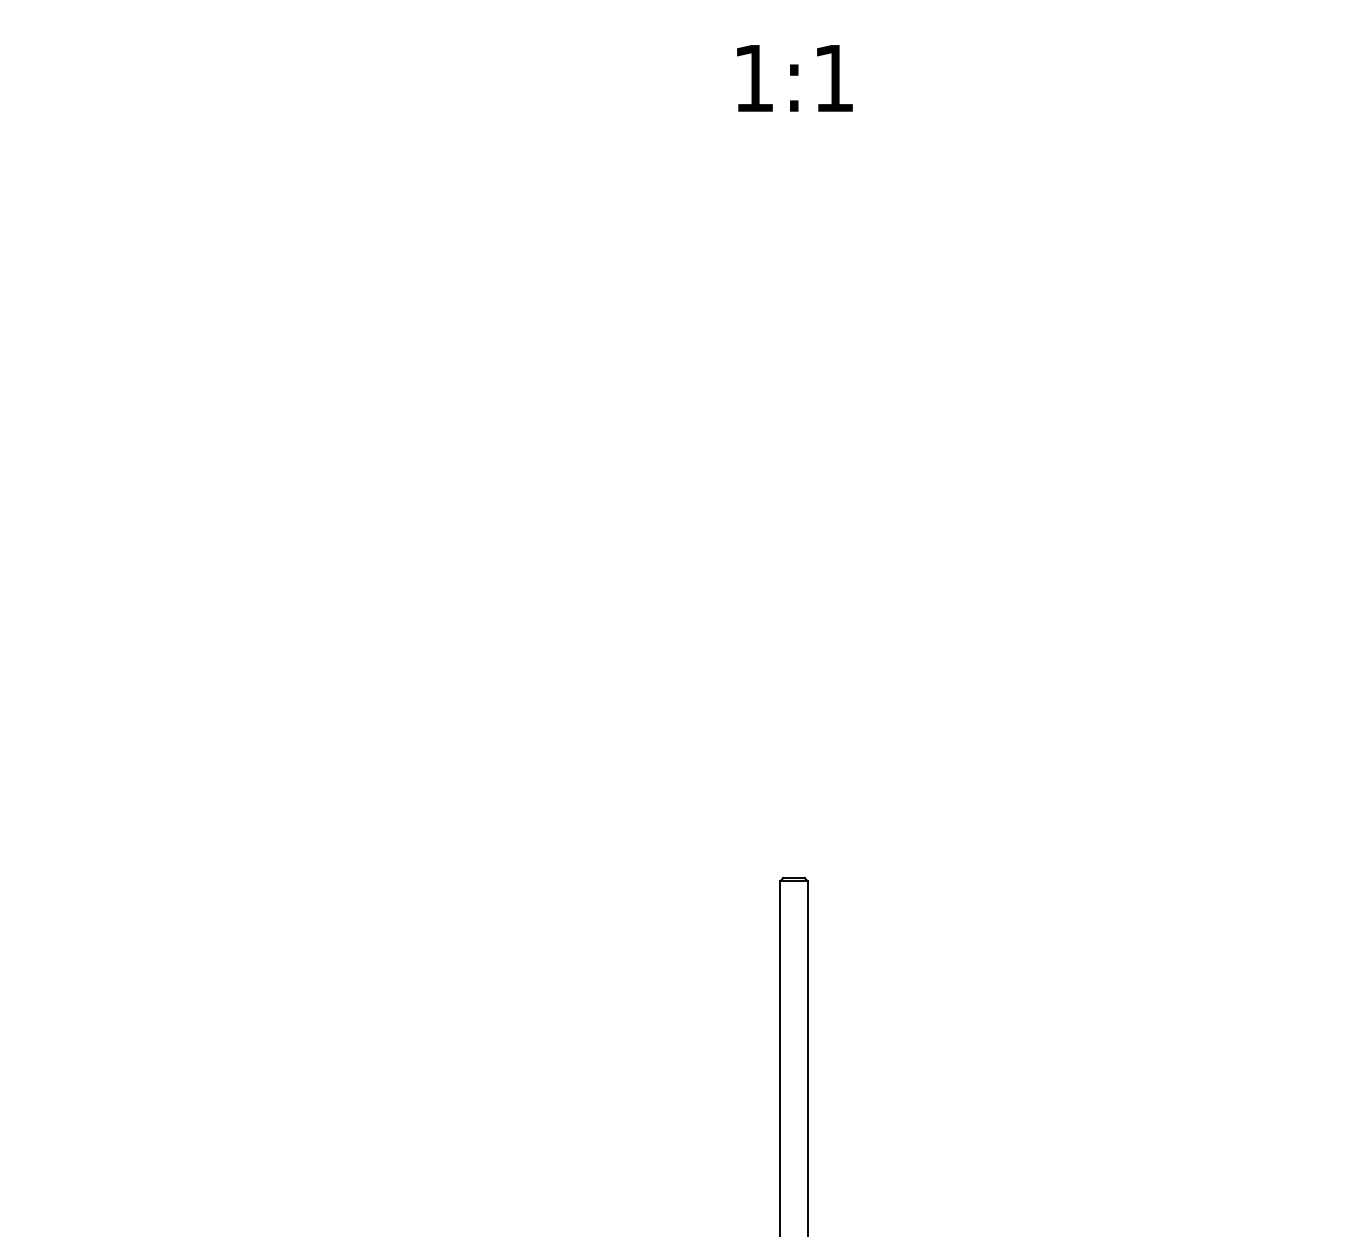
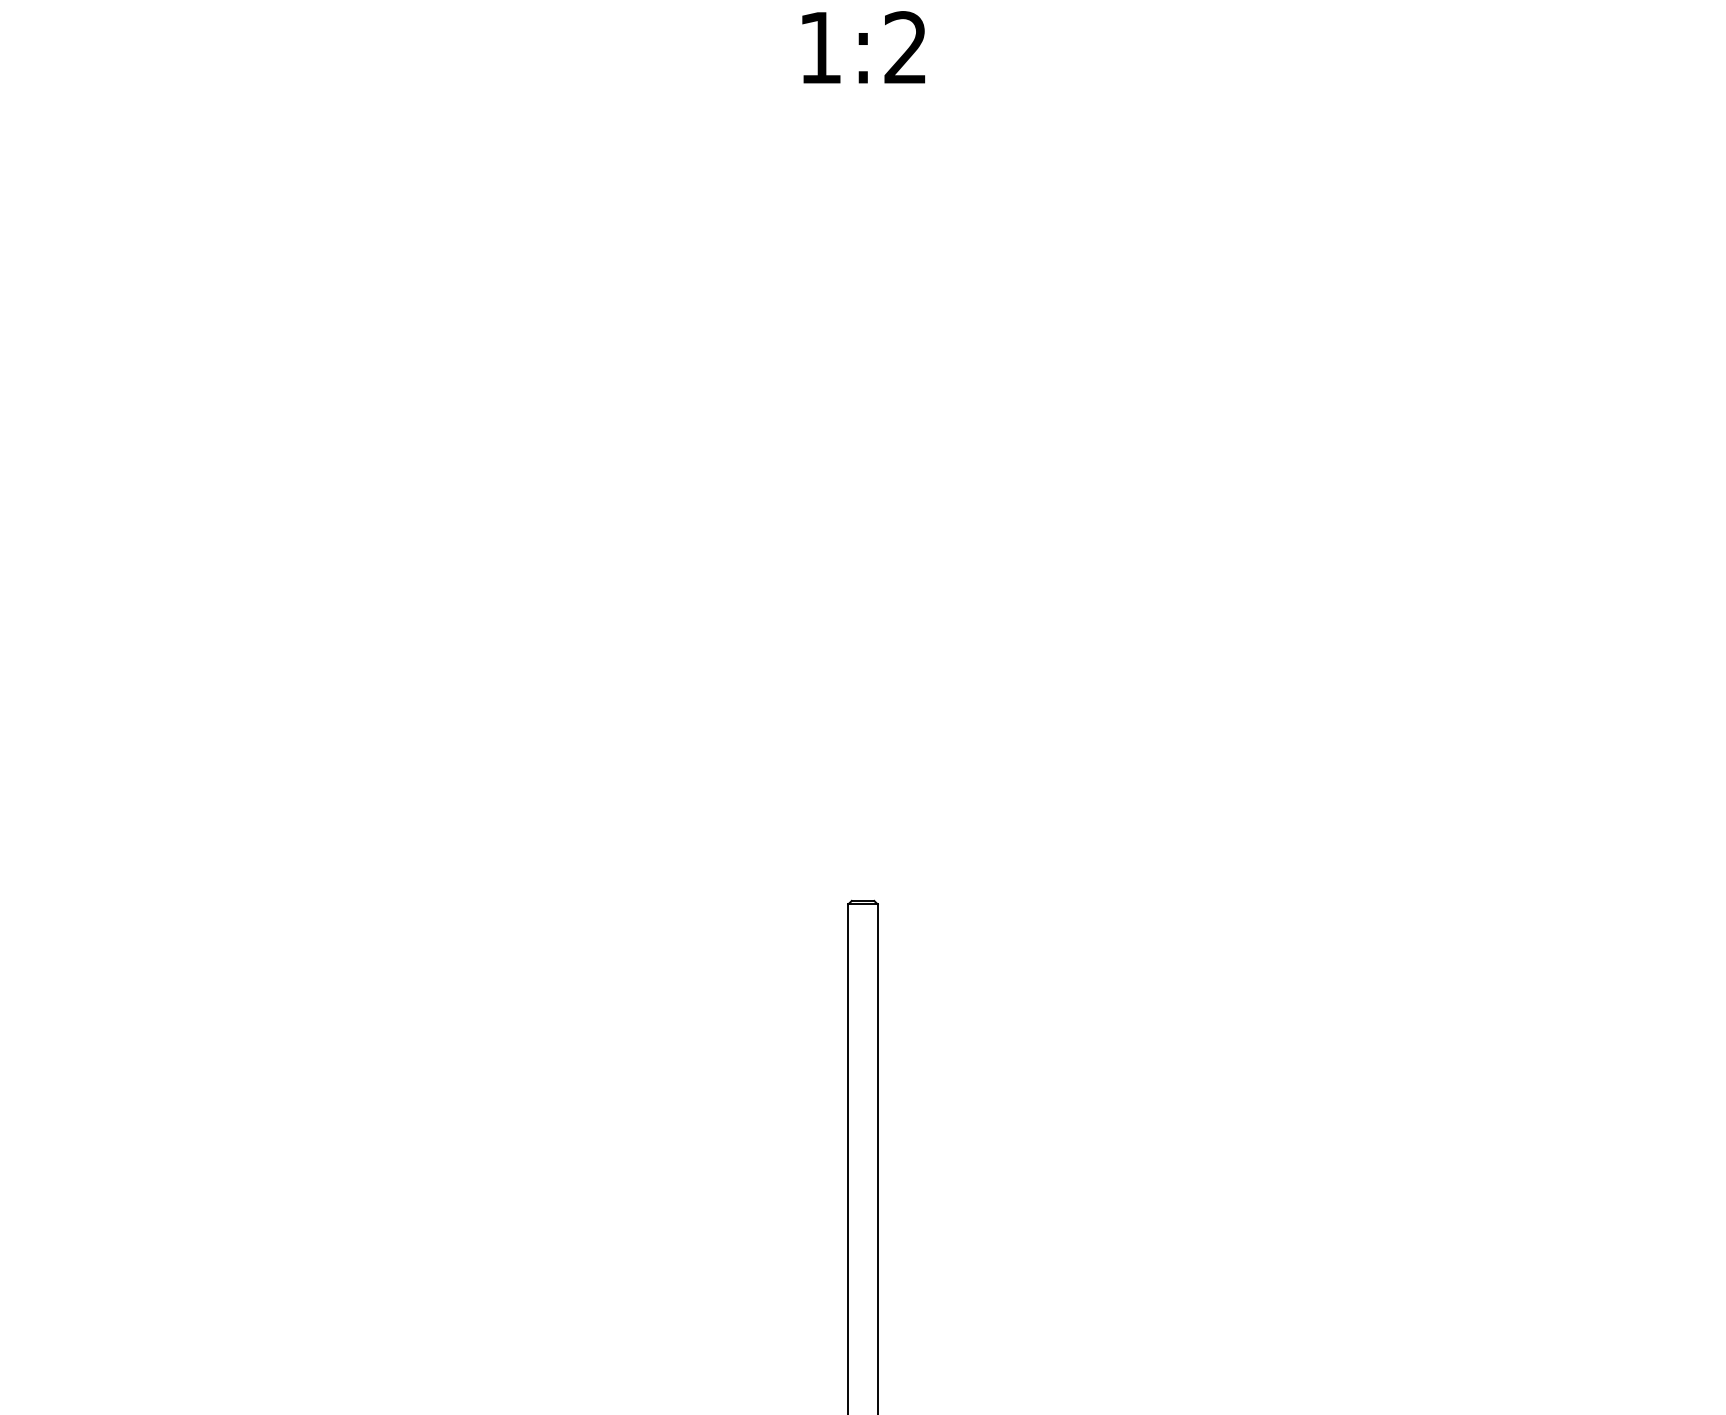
text: (832, 78) -> (904, 47), 1:1 -> 1:2

